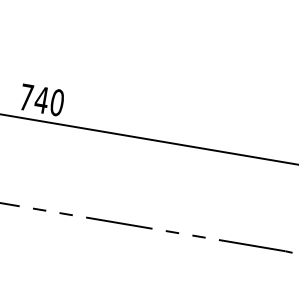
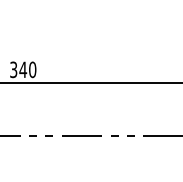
text: (26, 96) -> (13, 69), 740 -> 340

